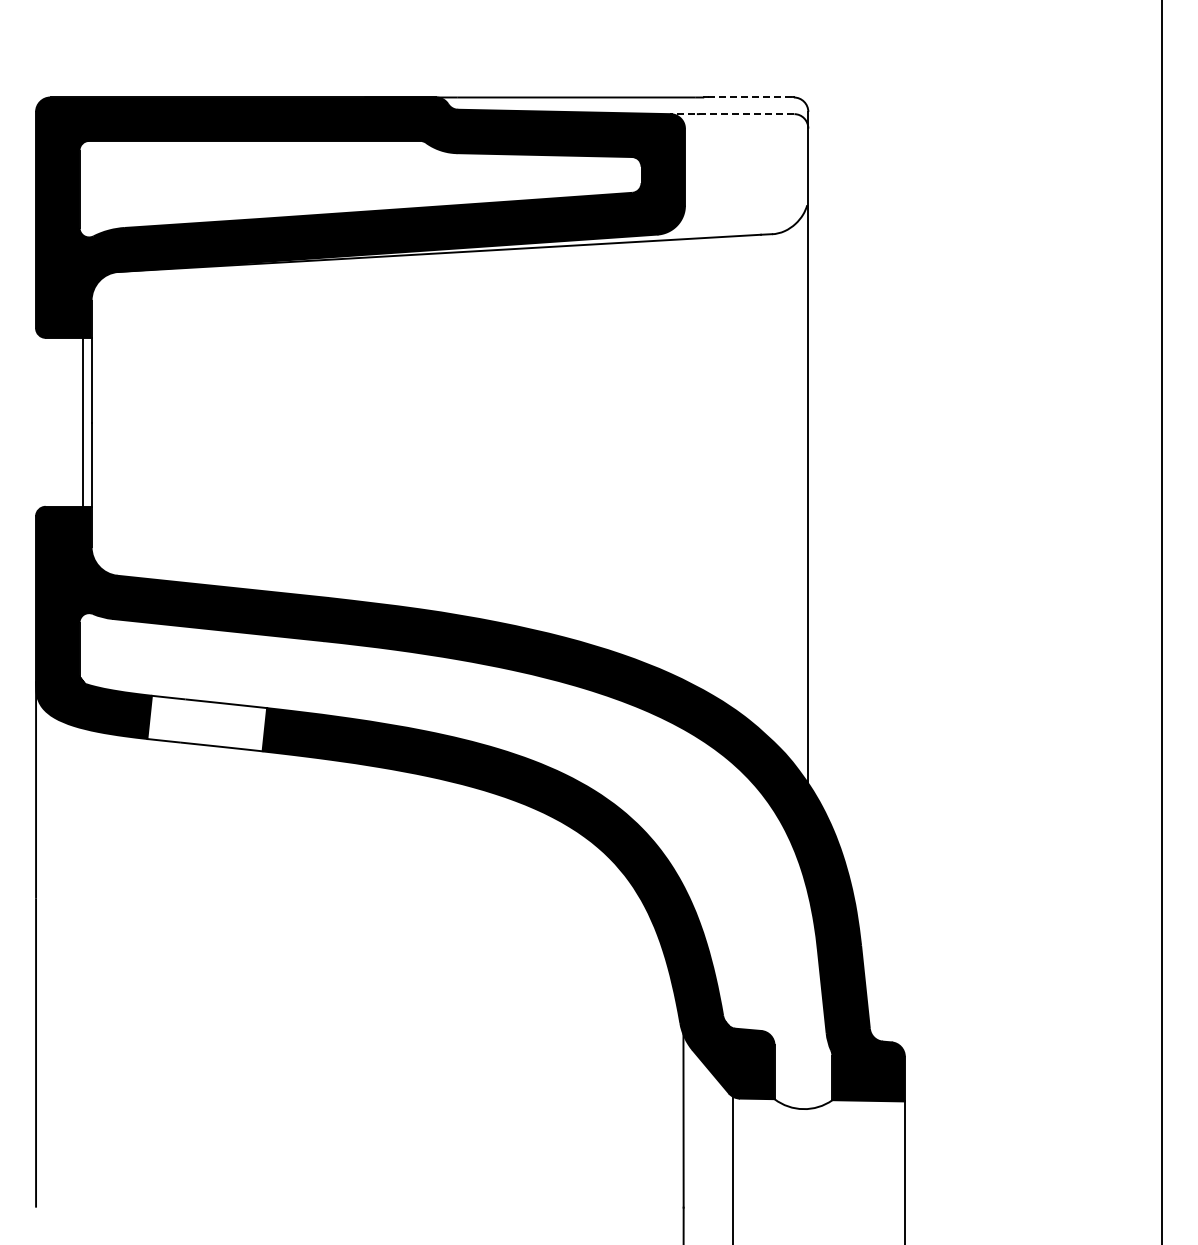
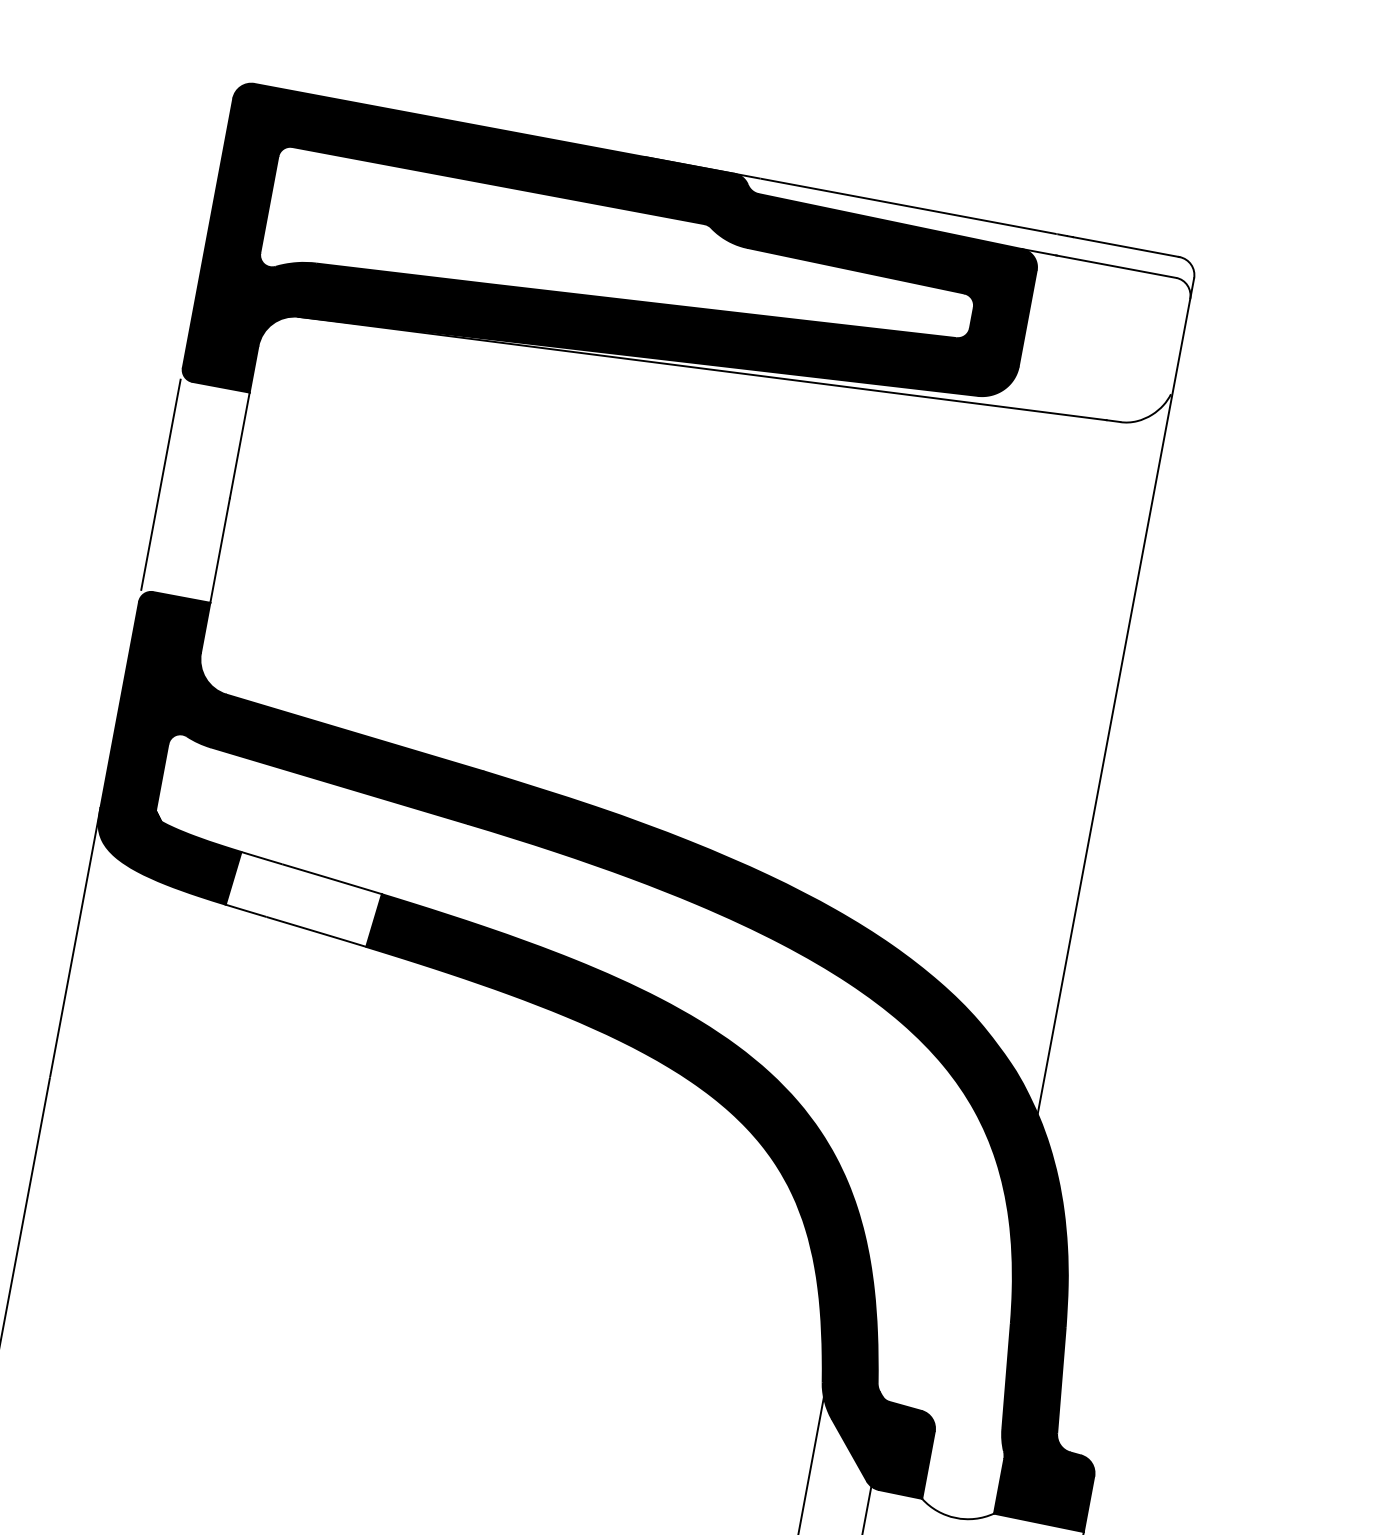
line: (750, 97) -> (1125, 246), dashed -> solid
line: (731, 114) -> (1097, 263), dashed -> solid
line: (83, 421) -> (161, 483), moved

